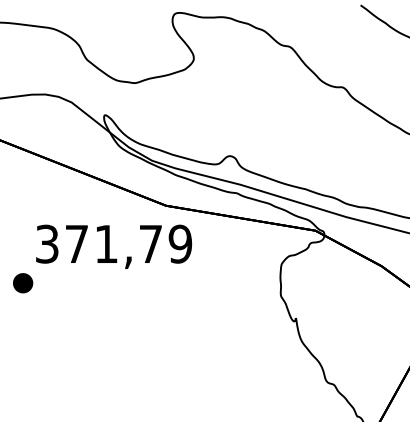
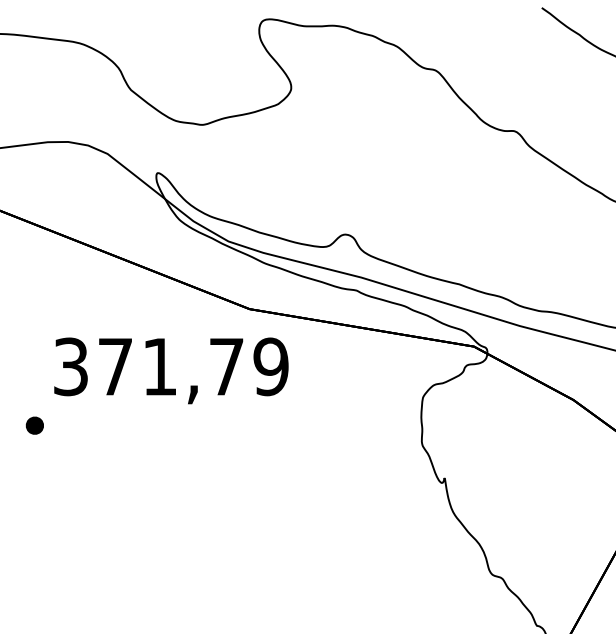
part: (23, 283) -> (35, 425), size x0.6

